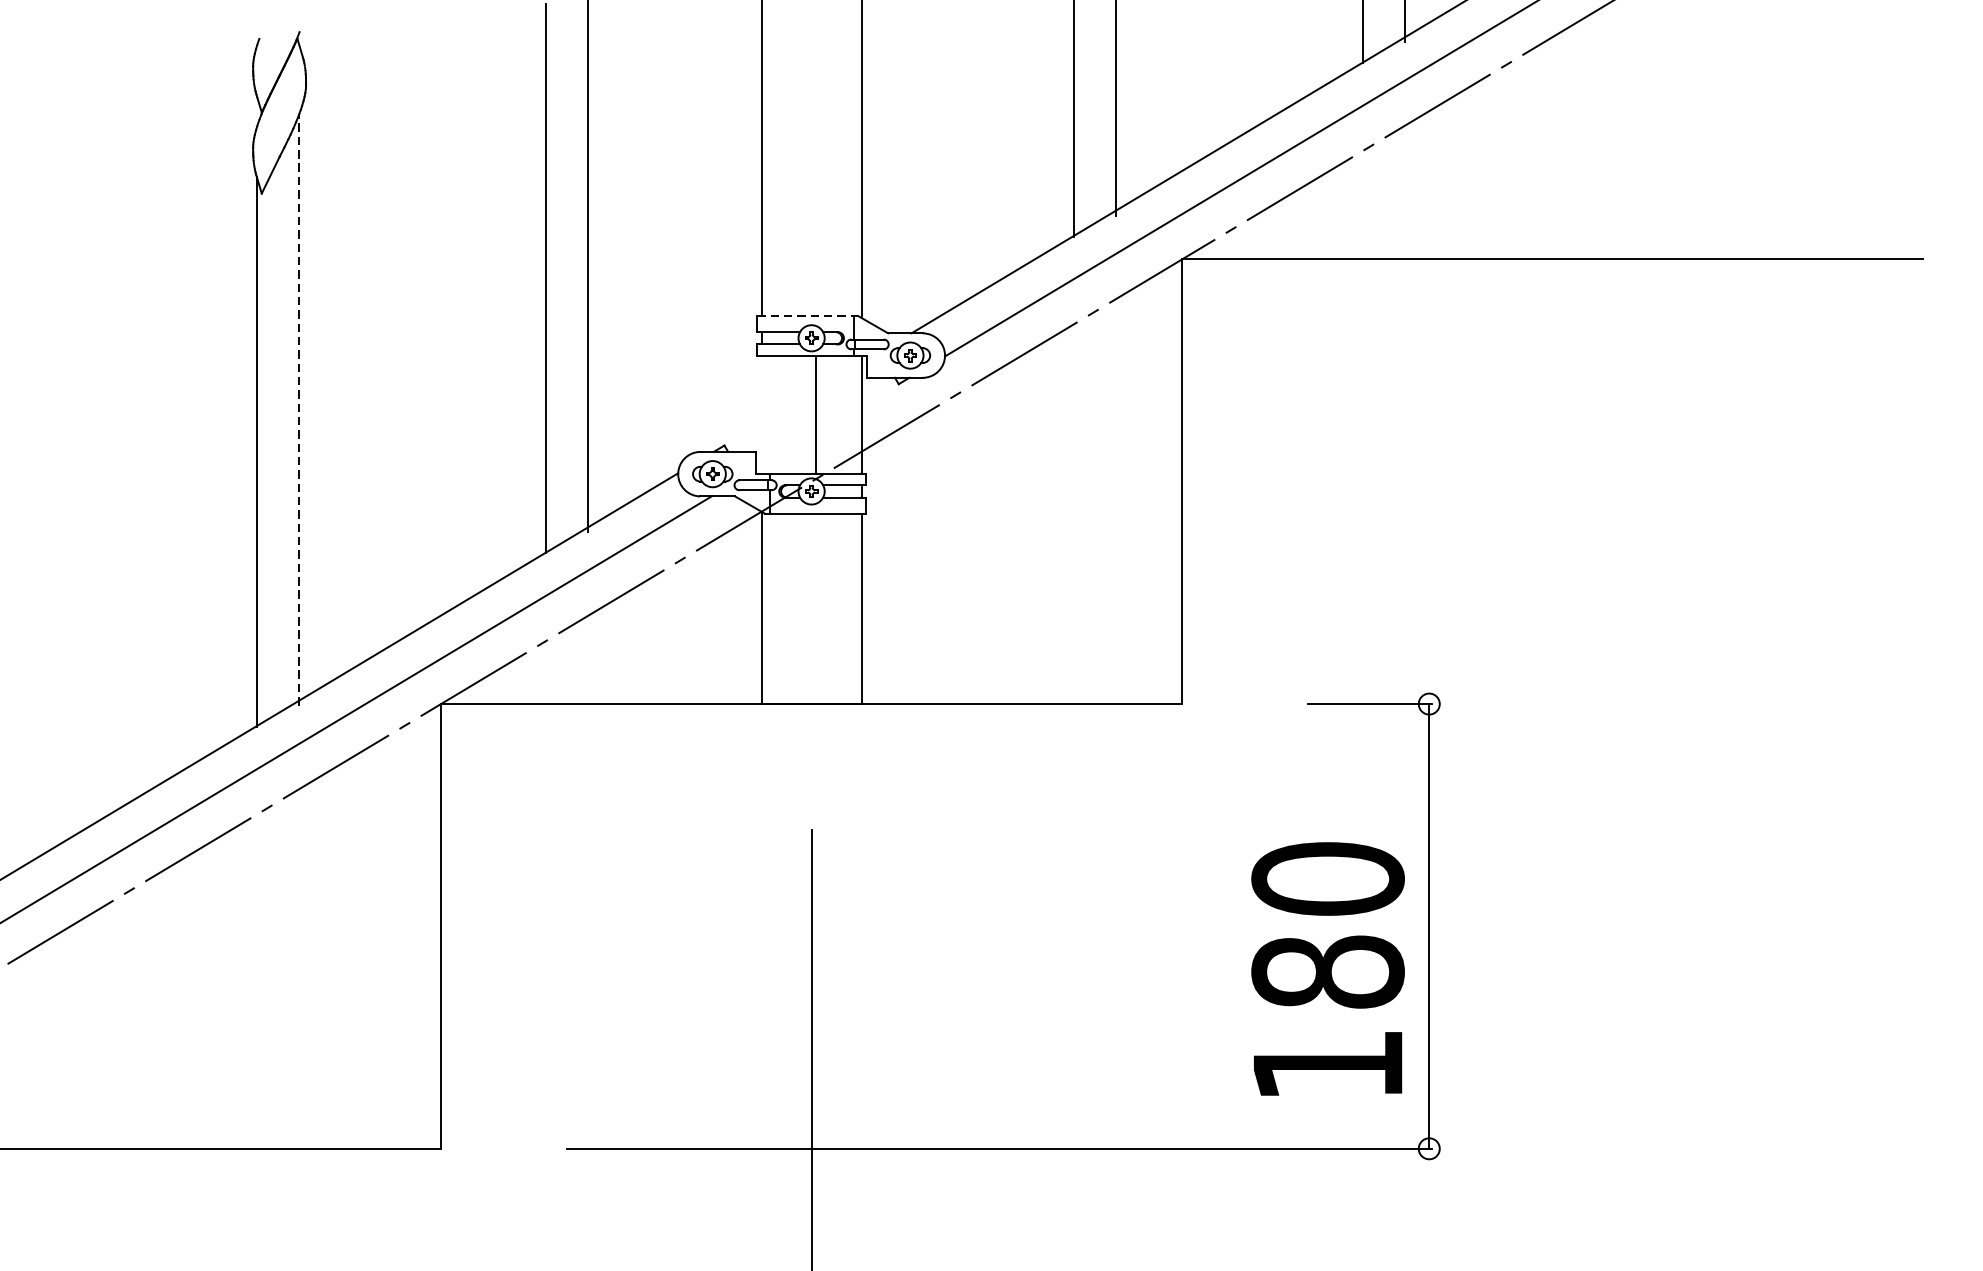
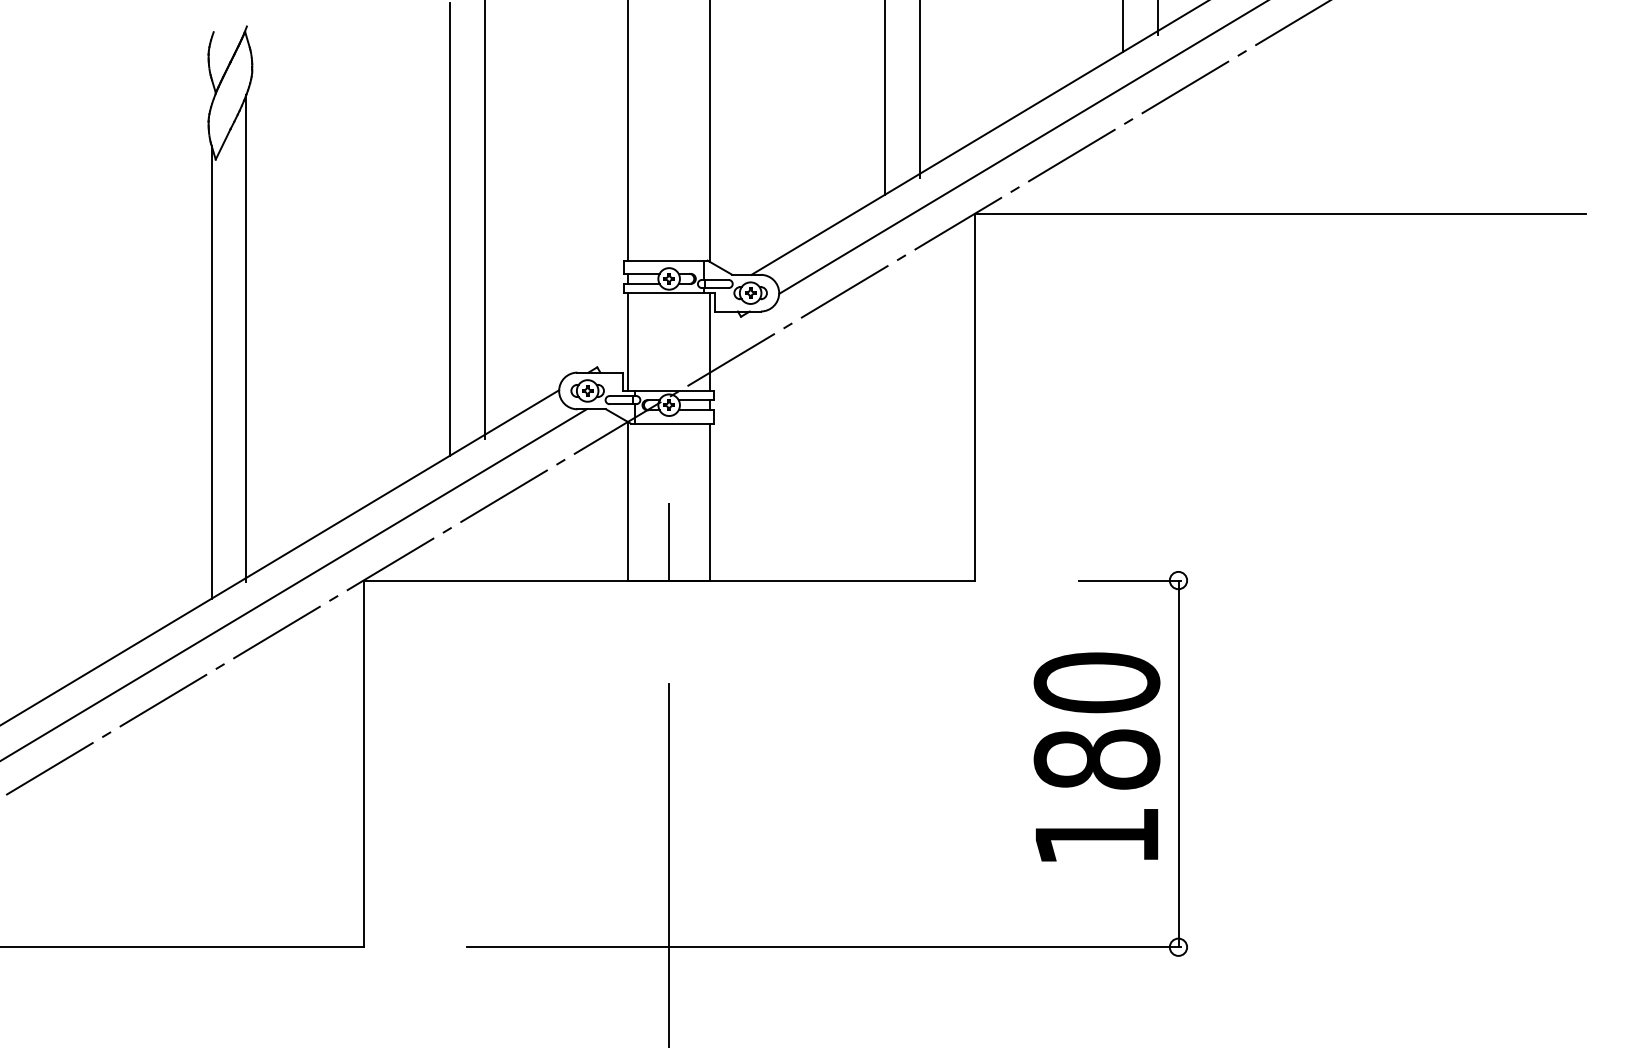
line: (807, 315) -> (665, 260), dashed -> solid
line: (299, 409) -> (246, 337), dashed -> solid
line: (815, 414) -> (627, 341), moved
line: (812, 656) -> (669, 541), added
text: (1327, 968) -> (1096, 756), moved

